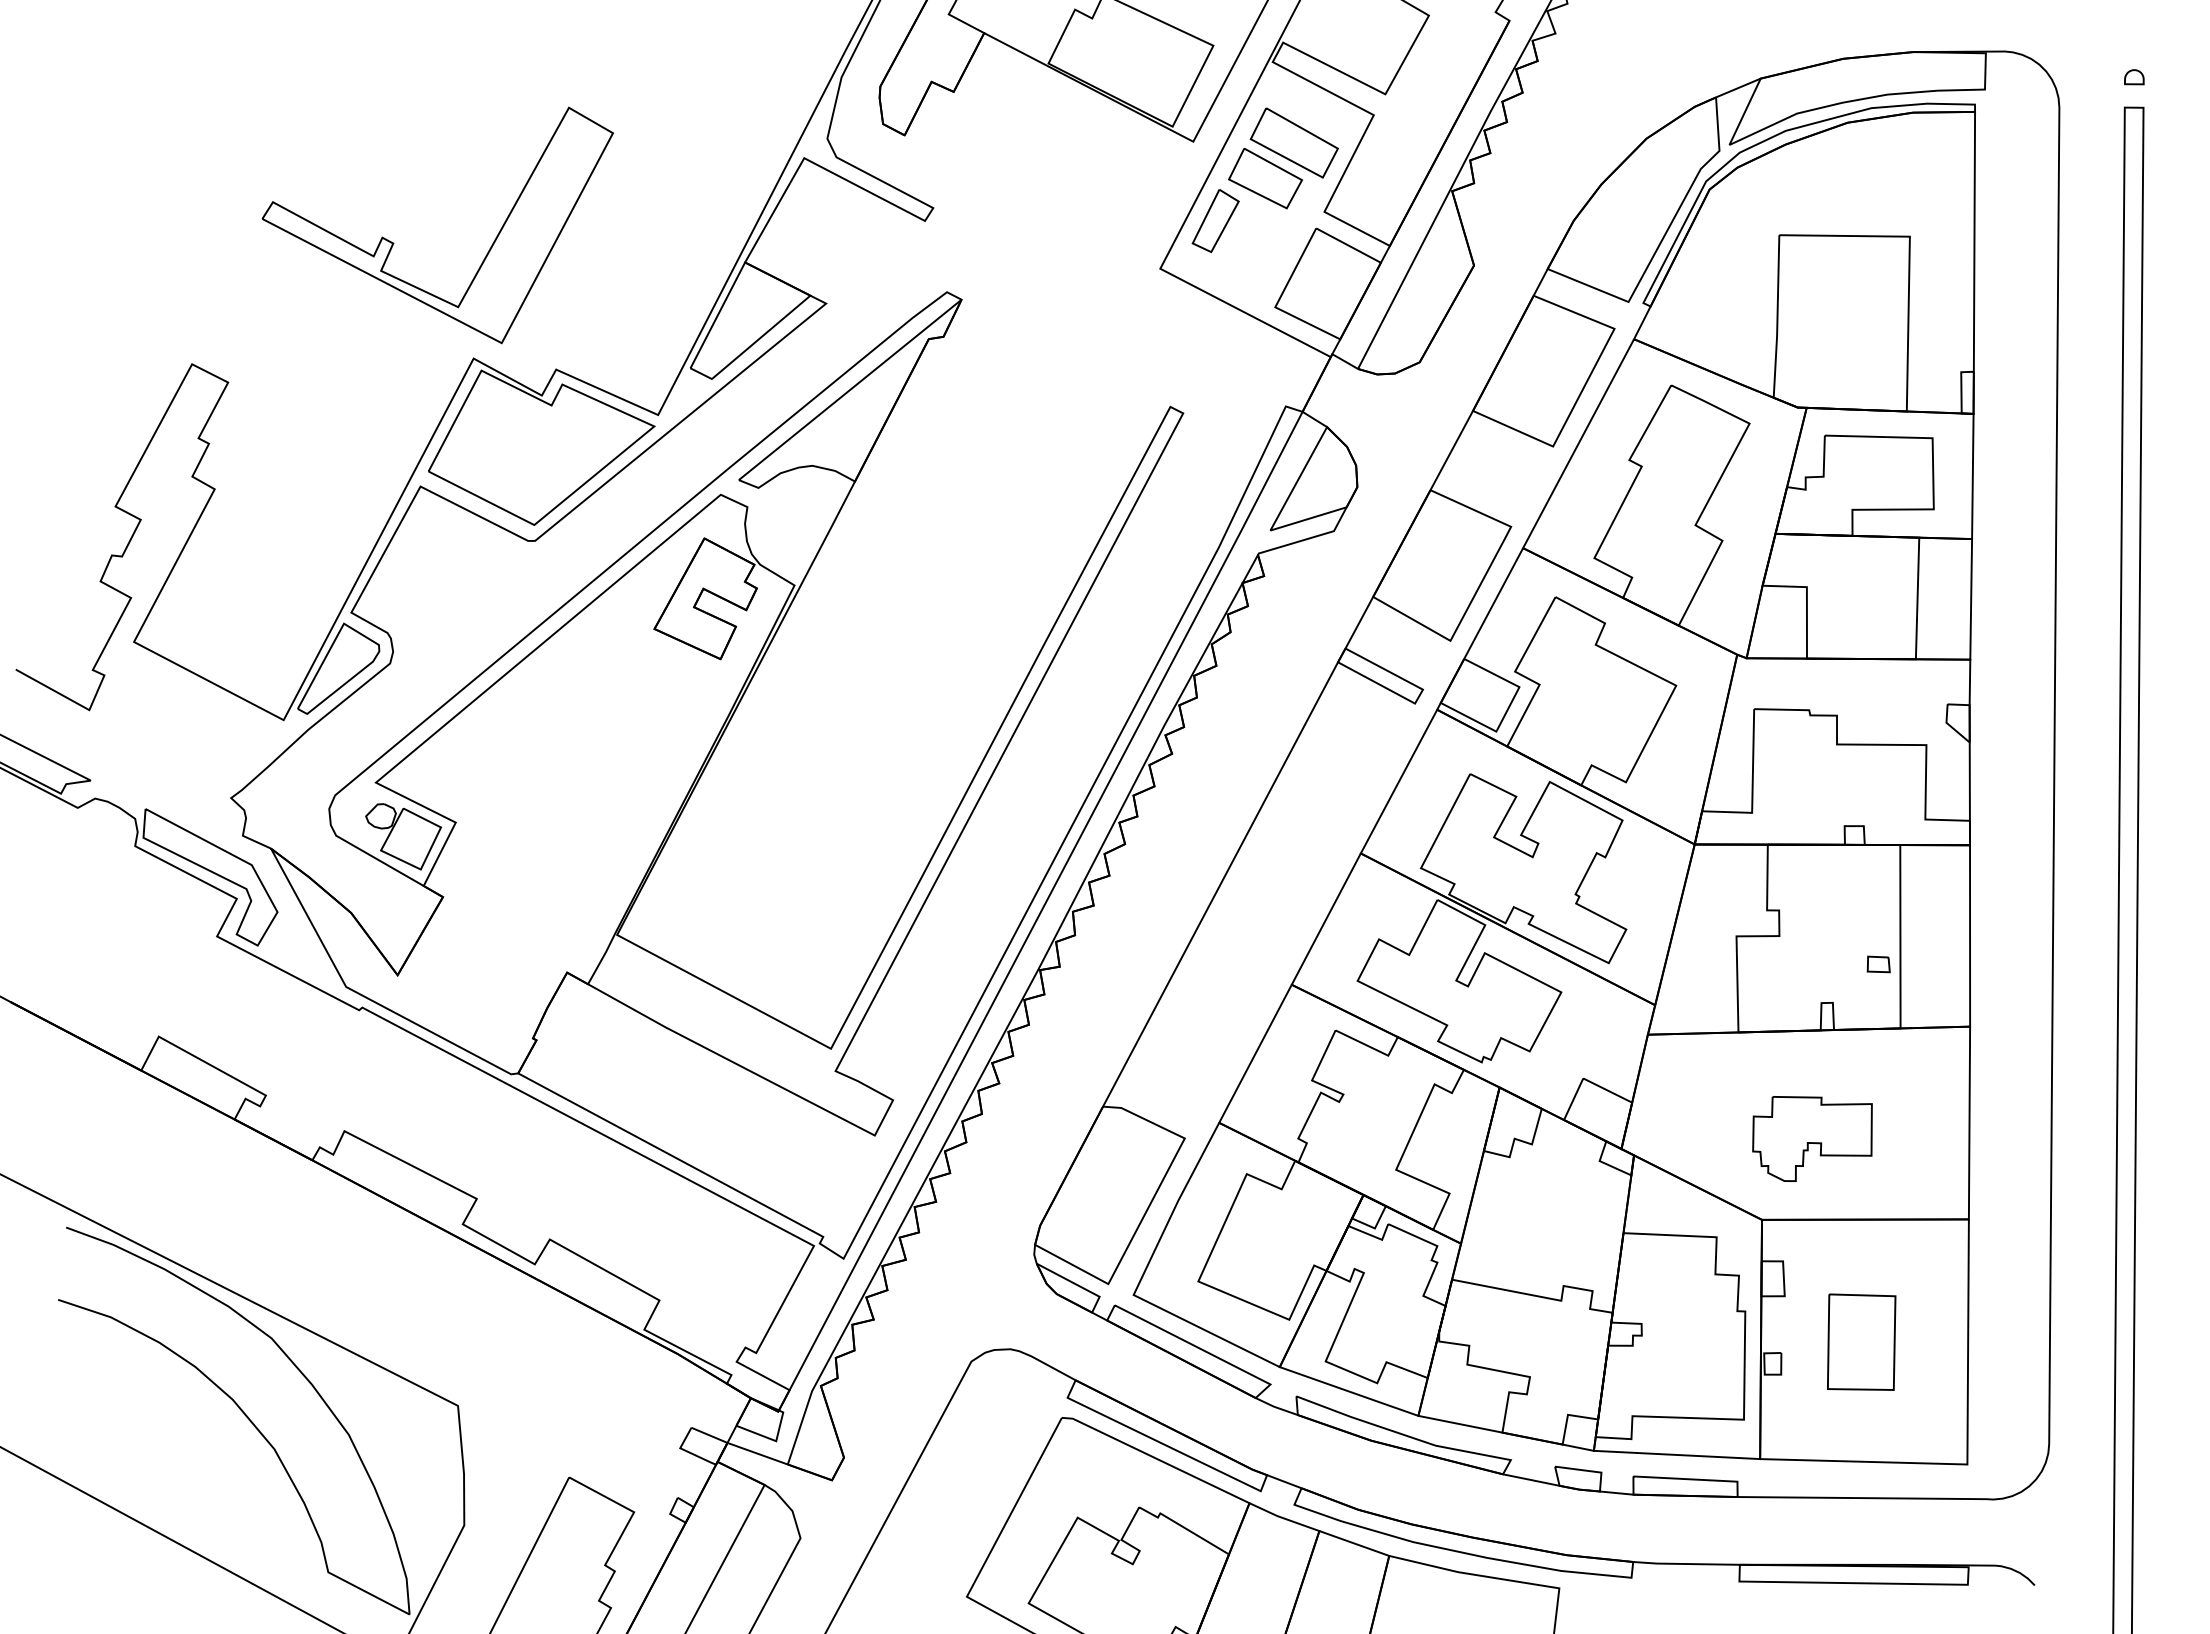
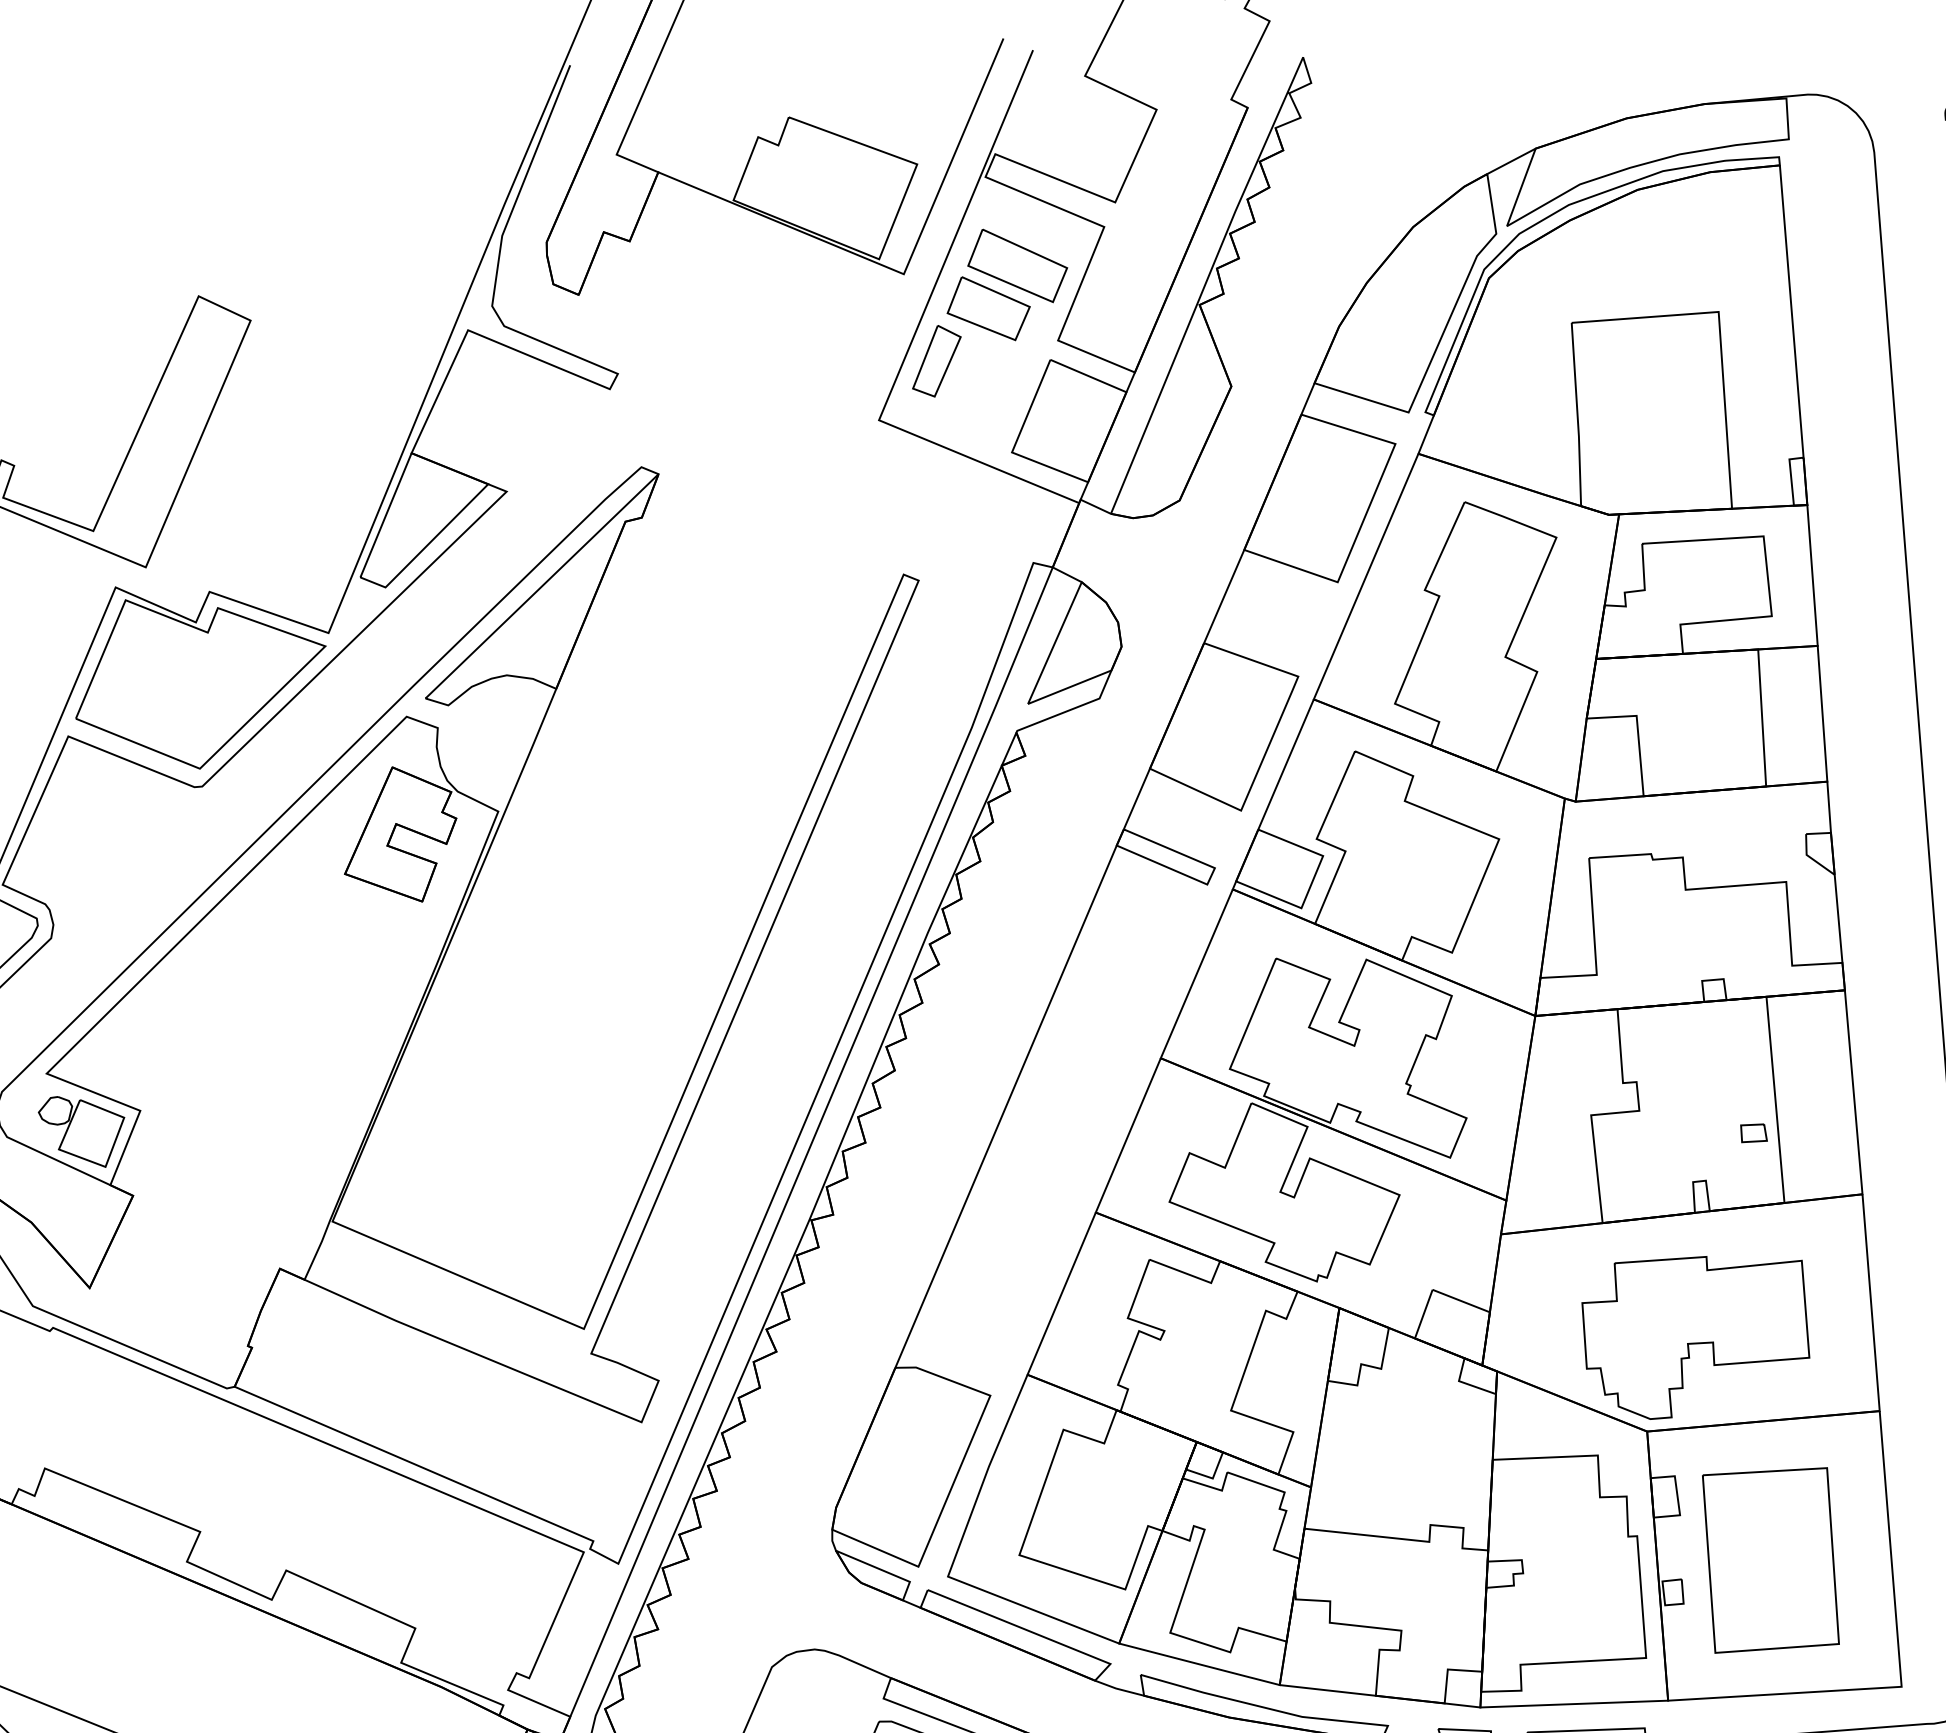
part: (1812, 1138) -> (1696, 1335), size x1.67
part: (1861, 1341) -> (1770, 1558), size x1.67

